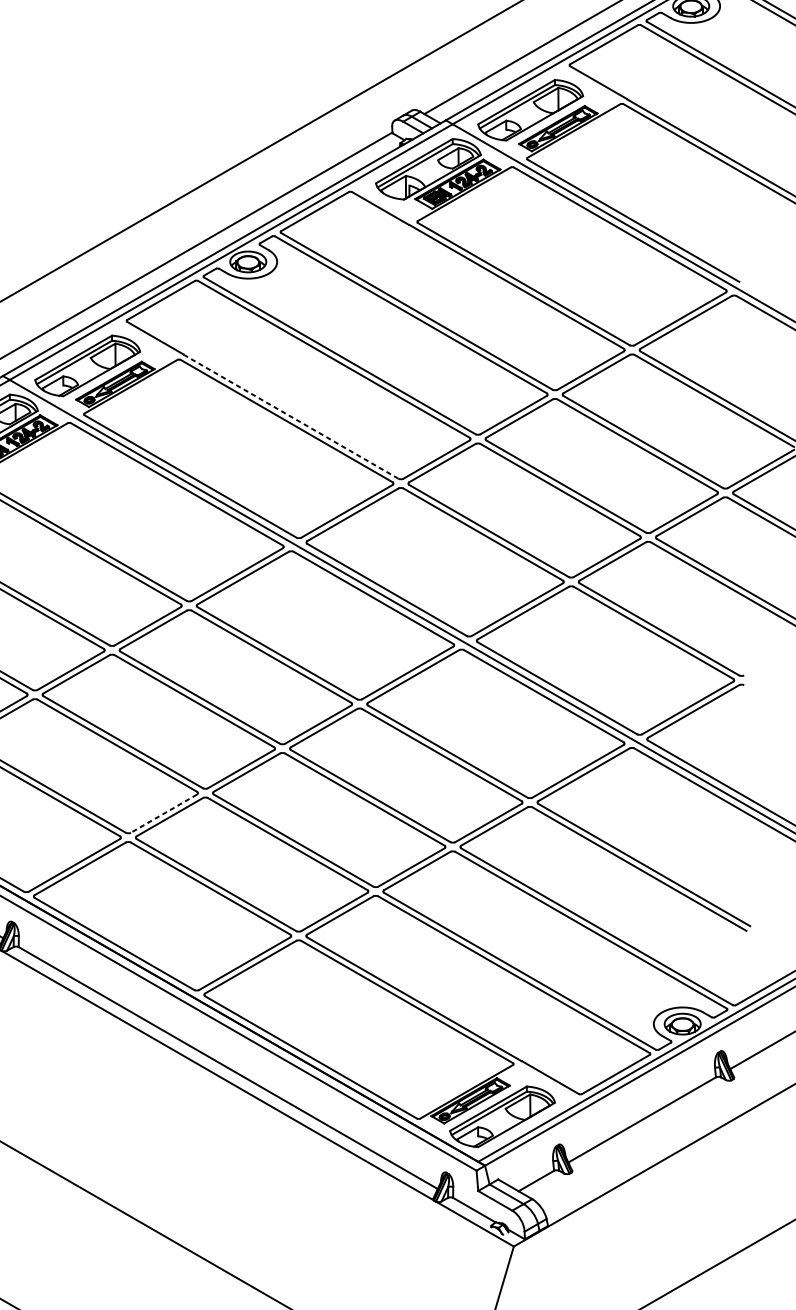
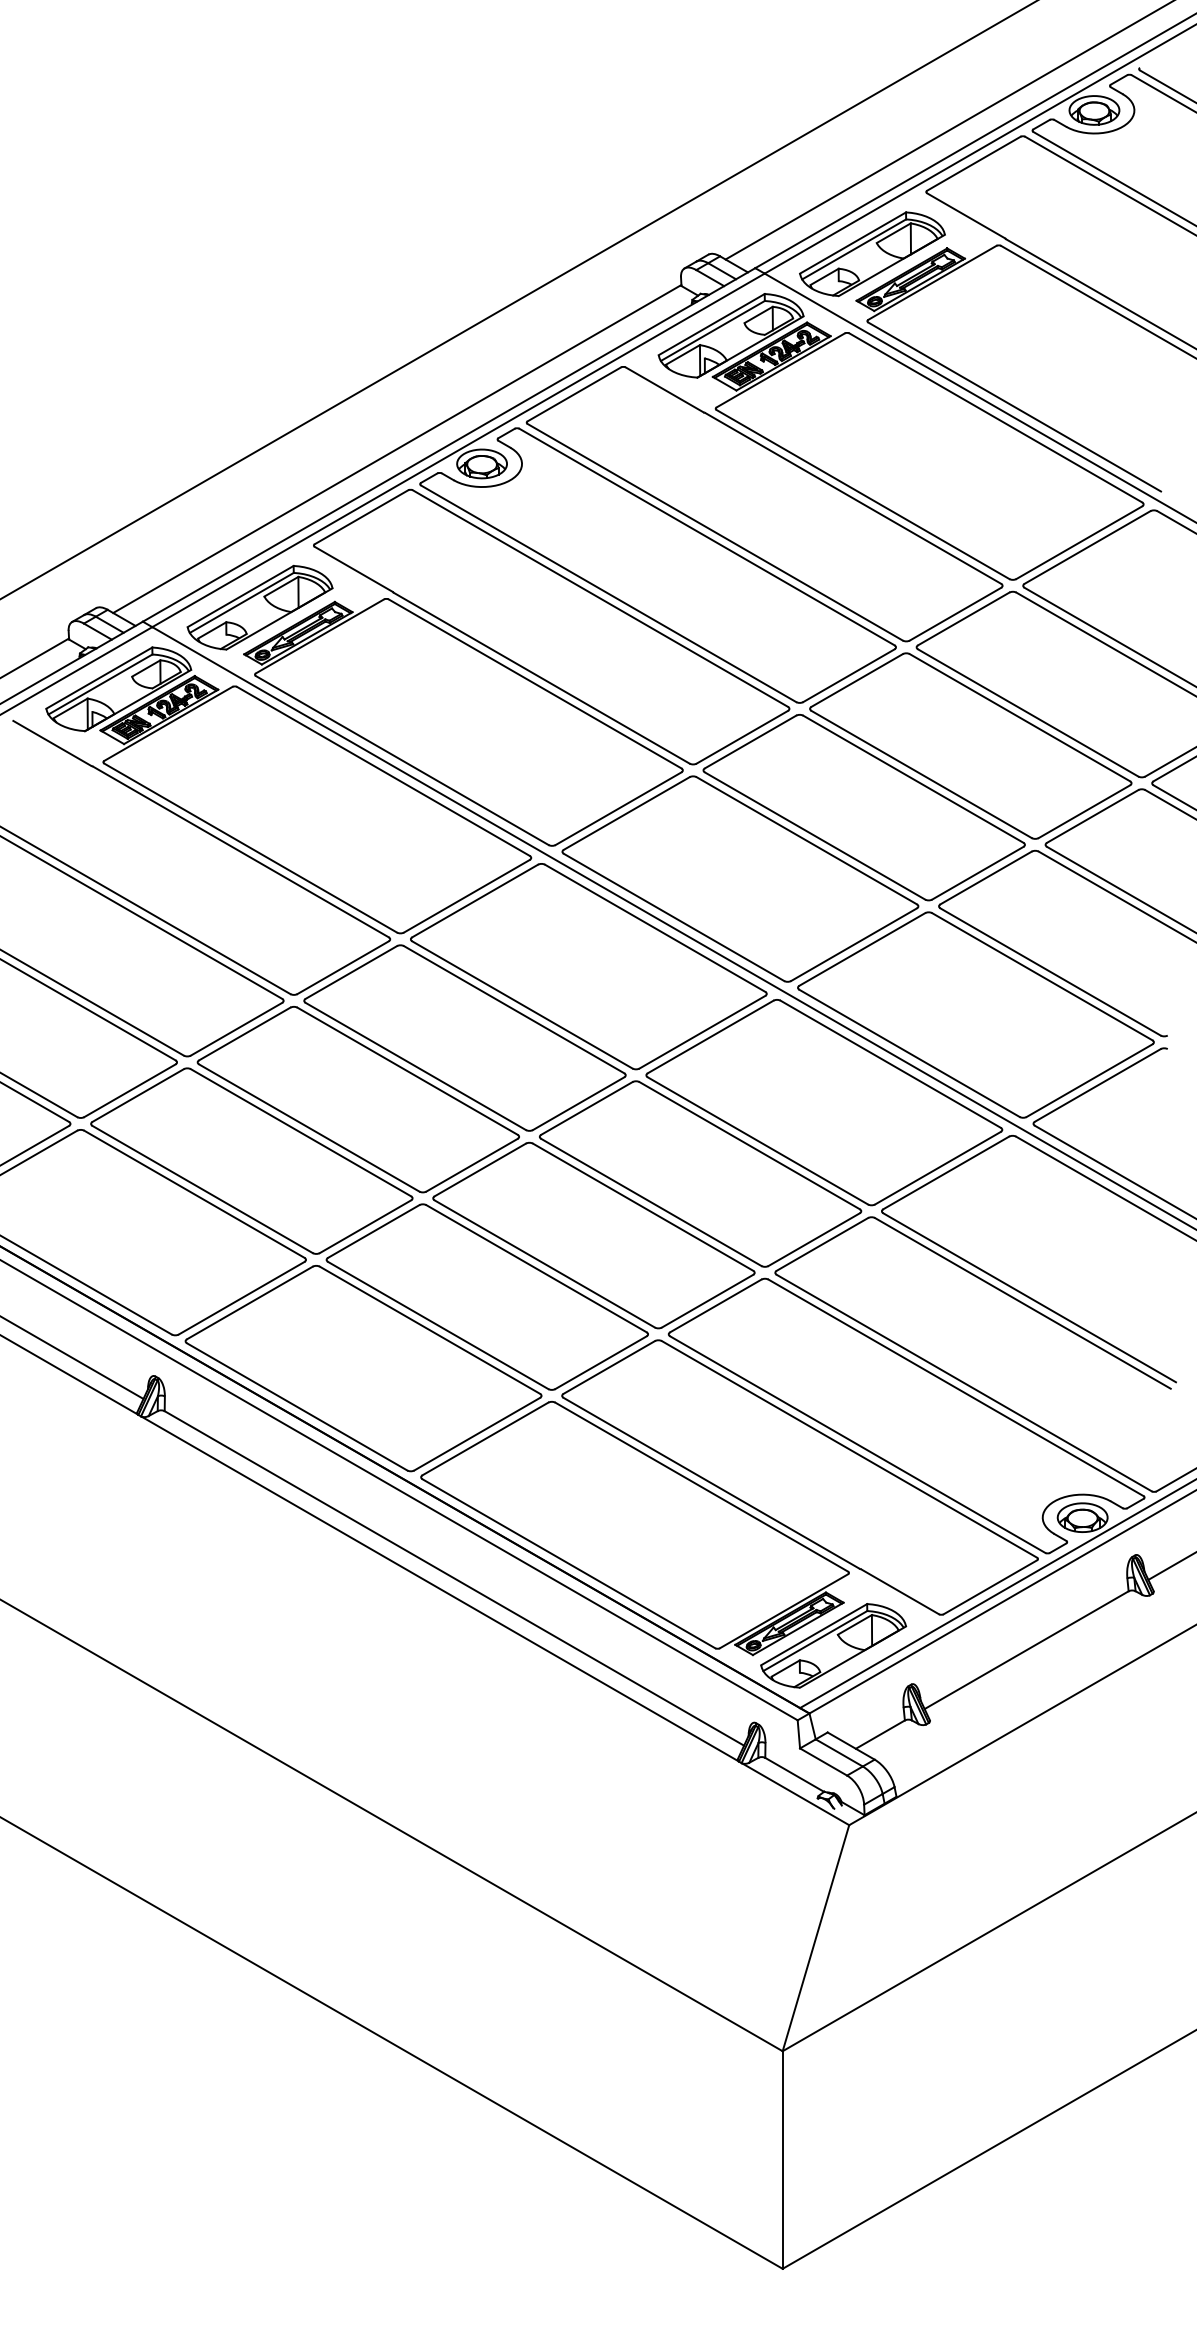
line: (291, 417) -> (541, 678), dashed -> solid
line: (163, 813) -> (365, 1226), dashed -> solid

